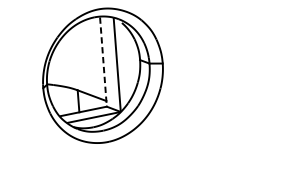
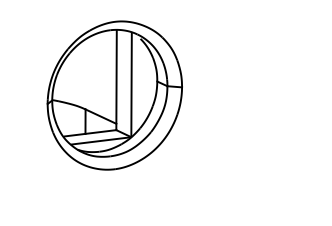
line: (103, 62) -> (116, 80), dashed -> solid

